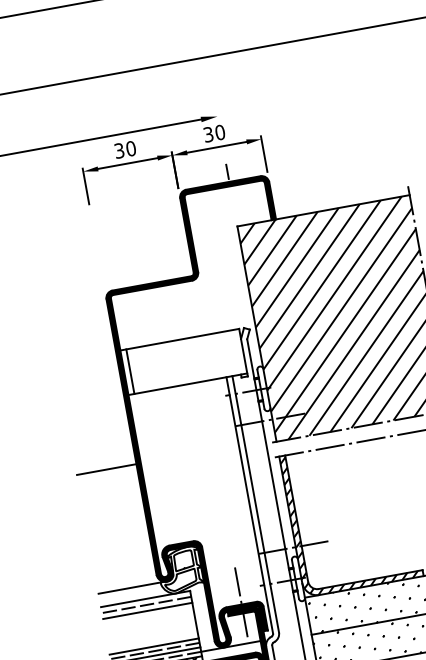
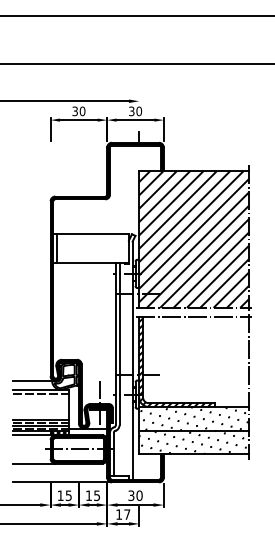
line: (106, 468) -> (31, 305), removed
line: (146, 611) -> (40, 397), removed

